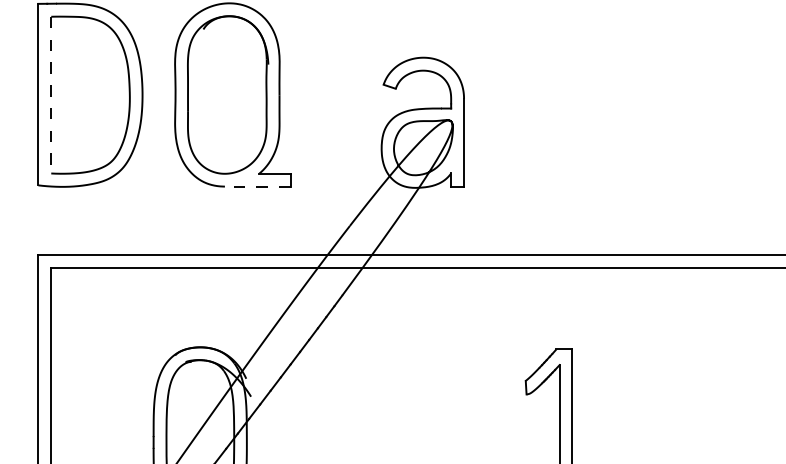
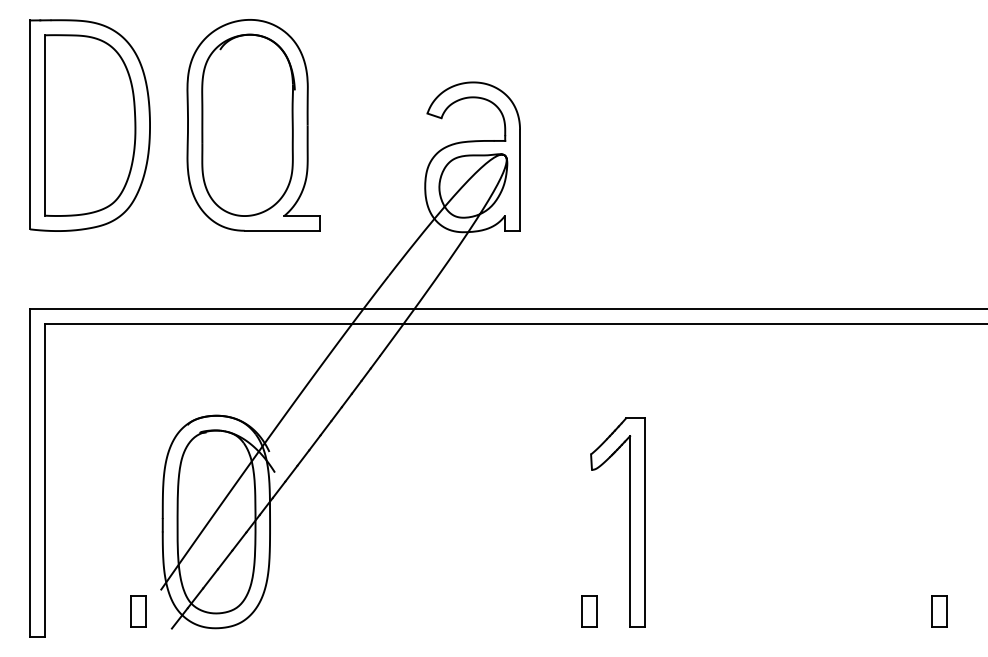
line: (50, 95) -> (44, 126), dashed -> solid
line: (257, 186) -> (282, 230), dashed -> solid

